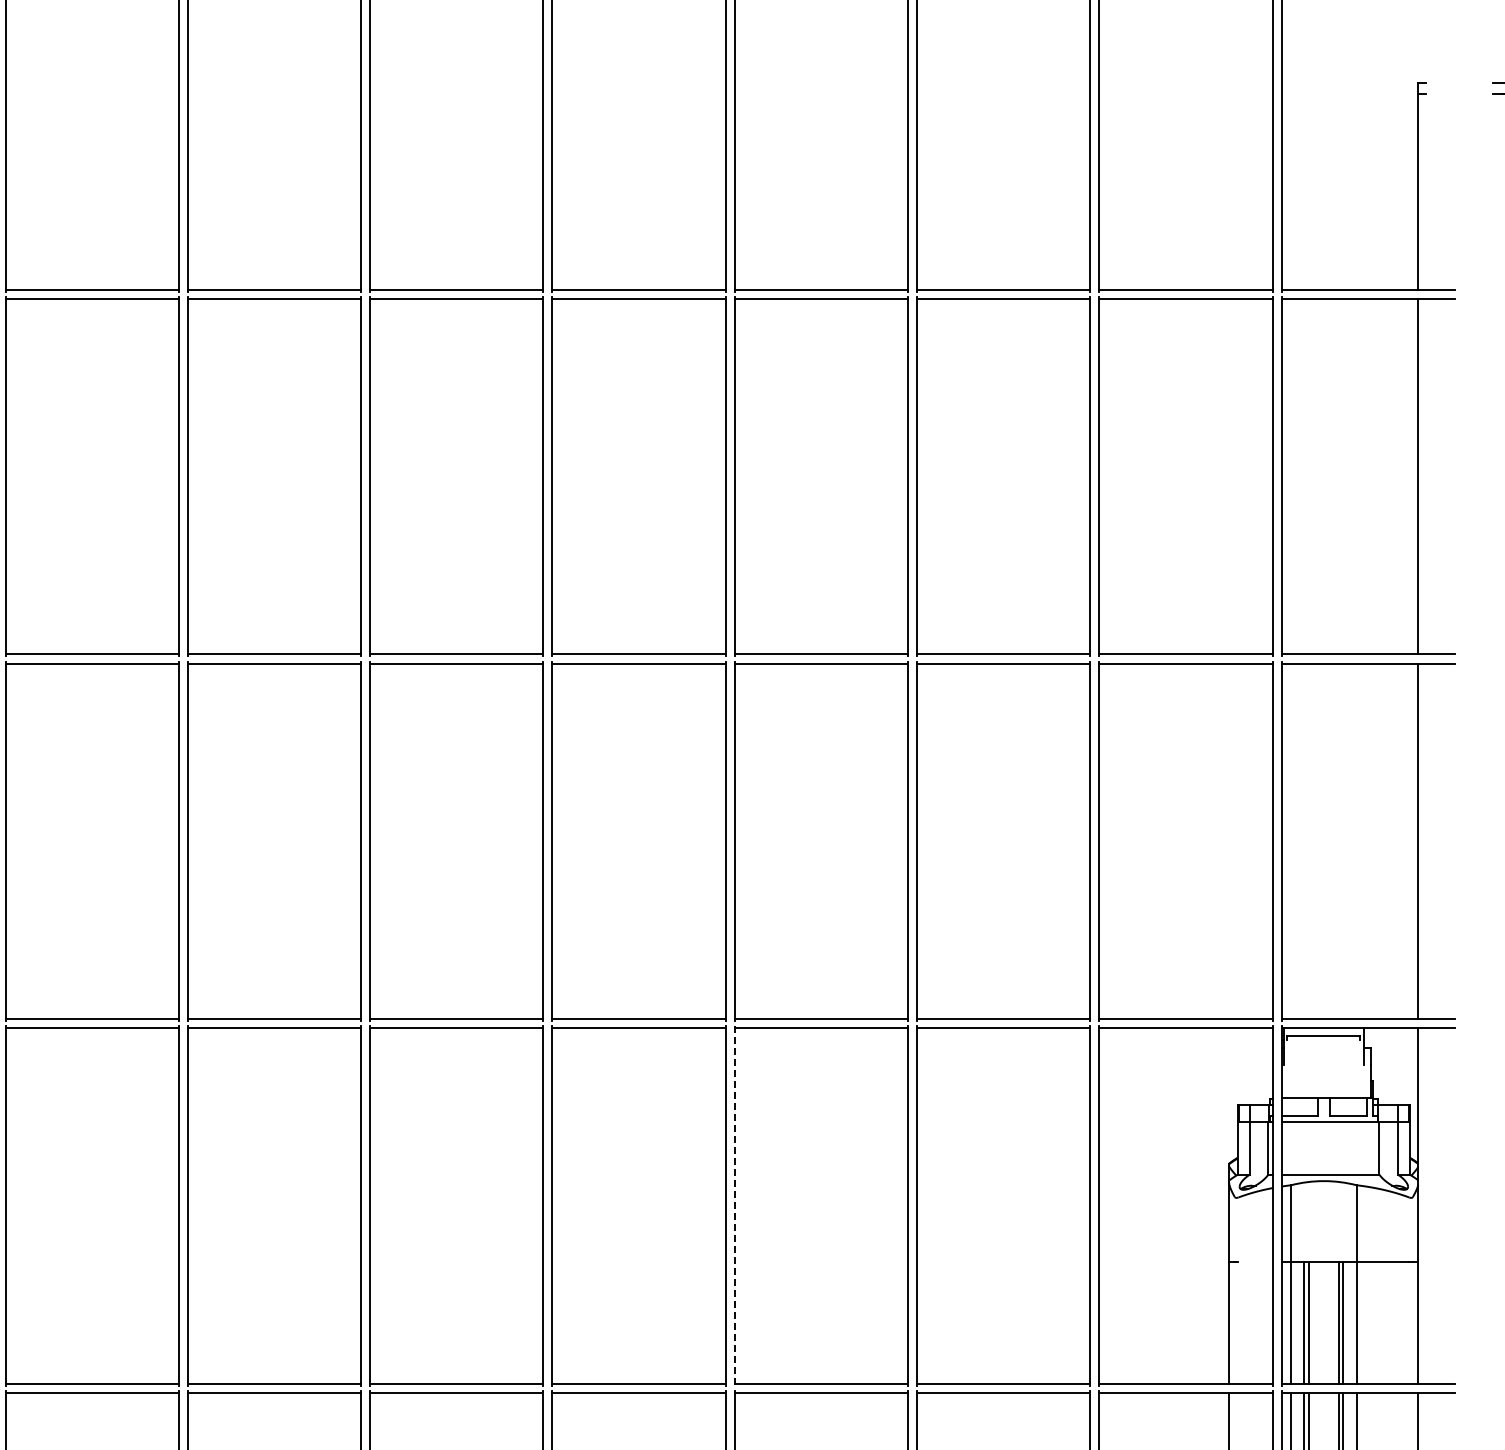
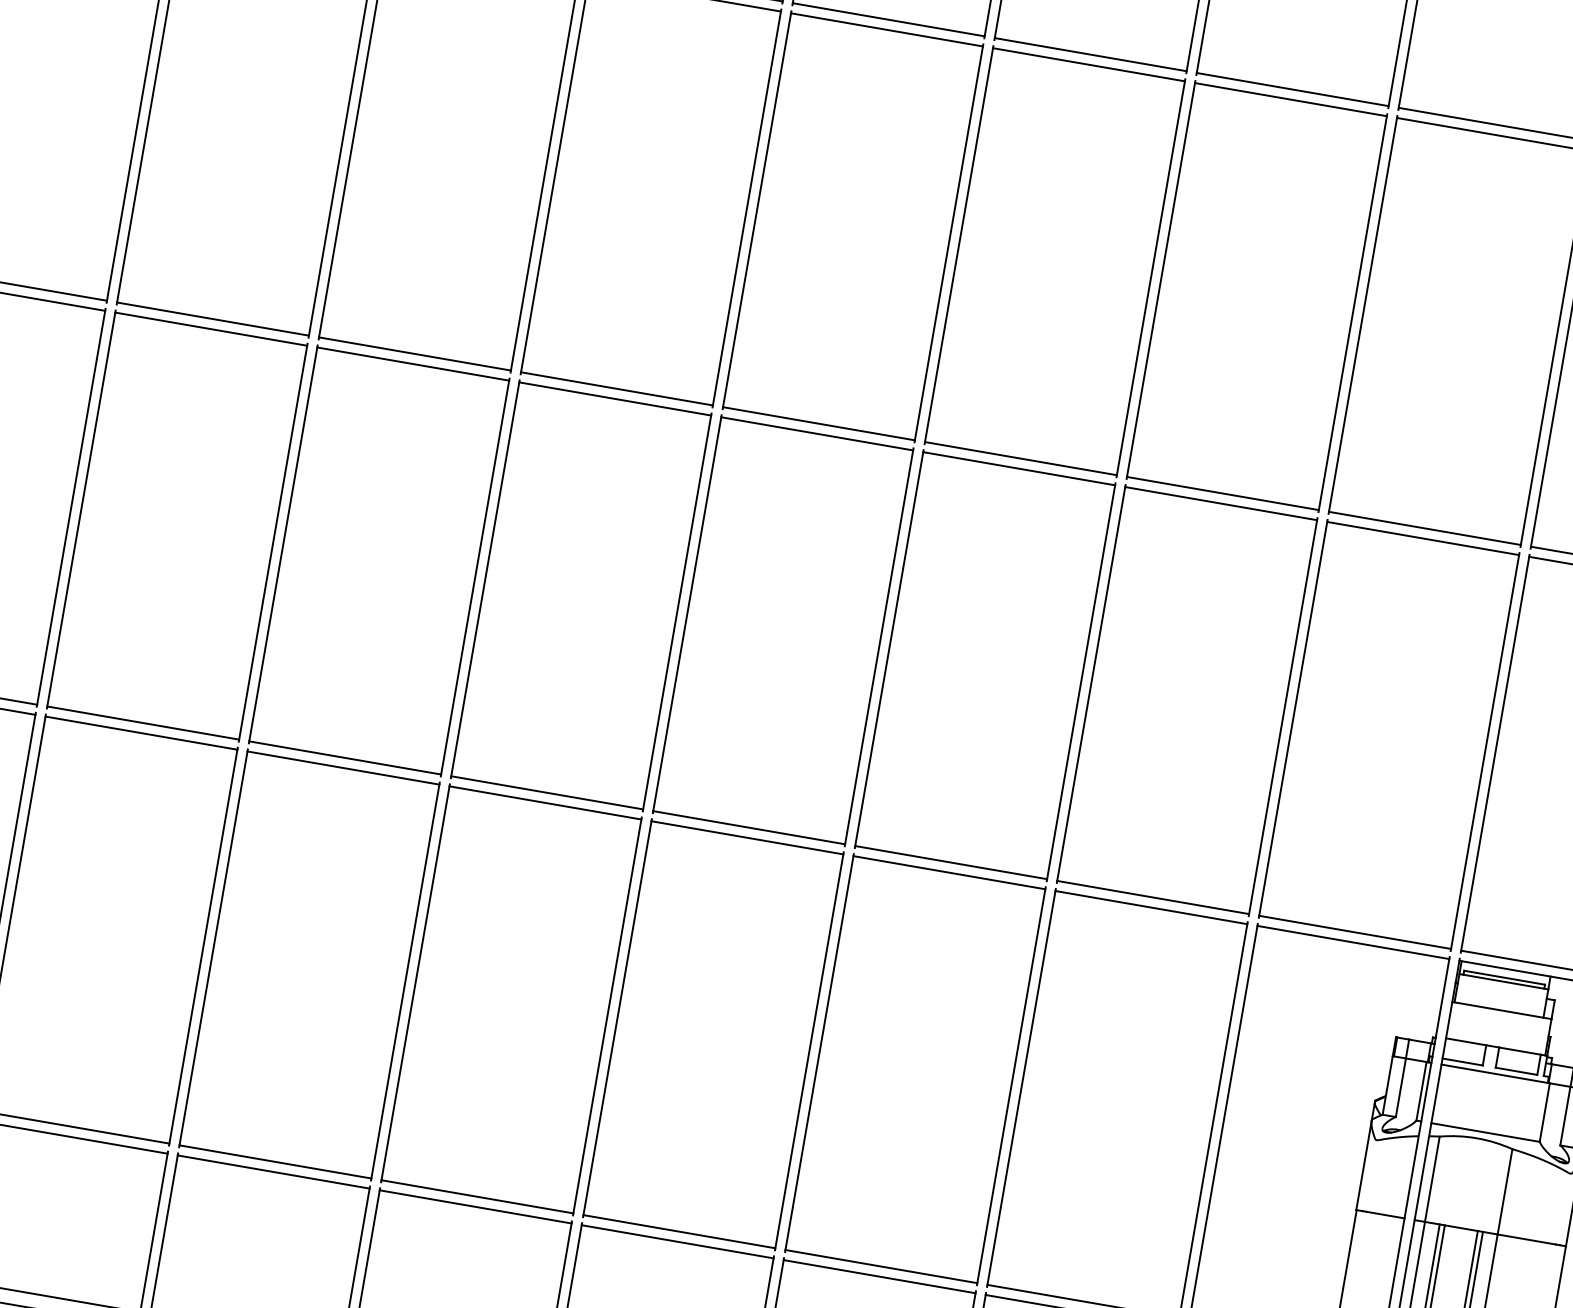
line: (1323, 1039) -> (1503, 981), added
line: (1326, 1065) -> (1501, 1010), added
line: (734, 1205) -> (819, 1052), dashed -> solid
line: (1255, 1262) -> (1385, 1215), added

